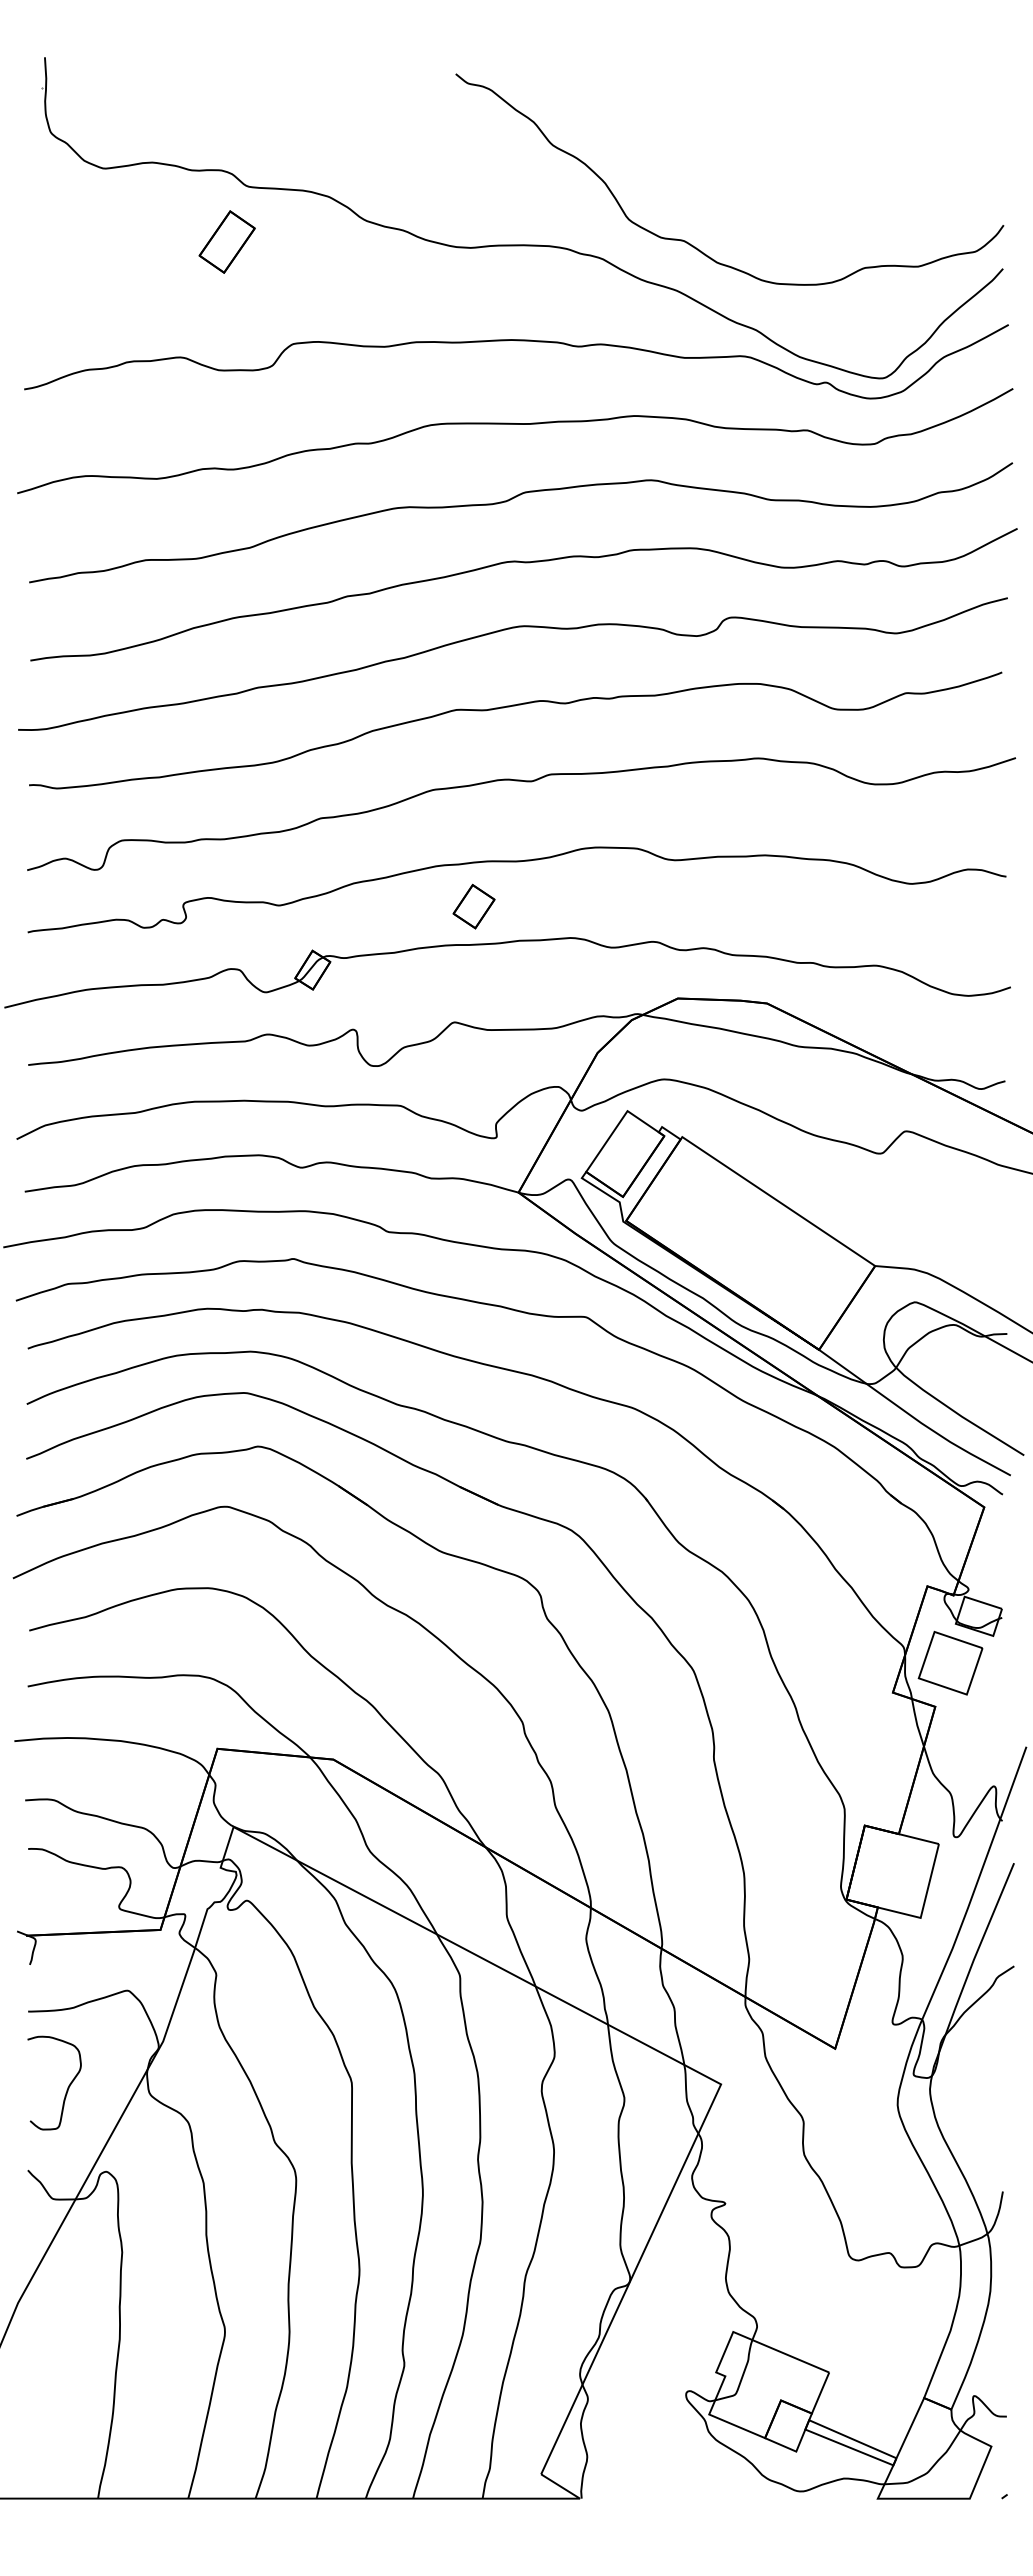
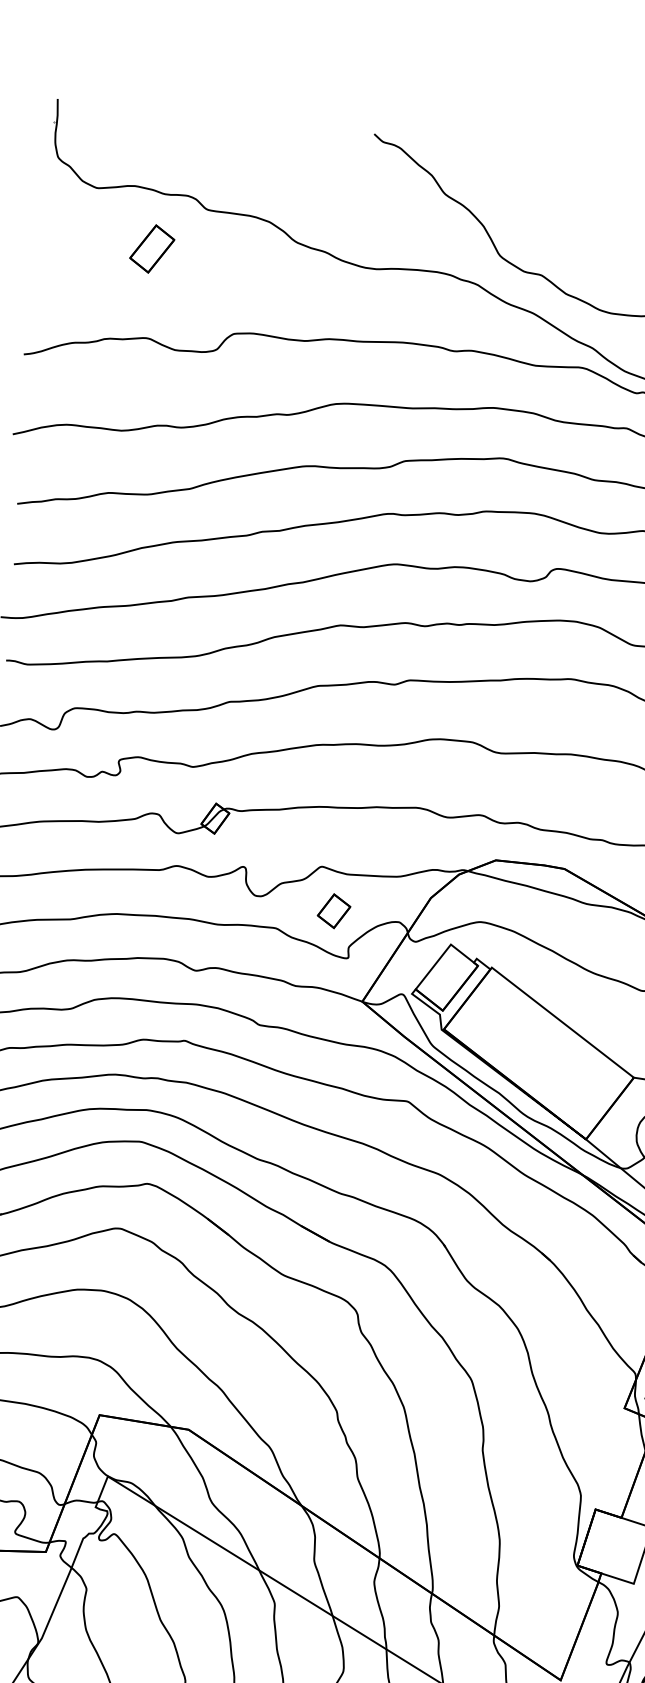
part: (226, 241) -> (151, 248), moved
part: (473, 906) -> (333, 911), moved

